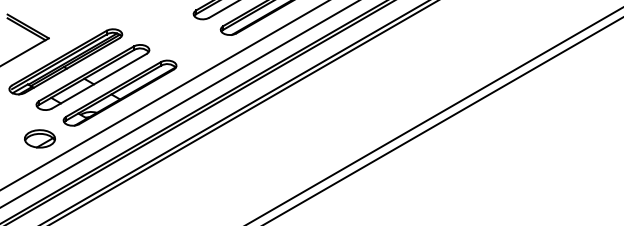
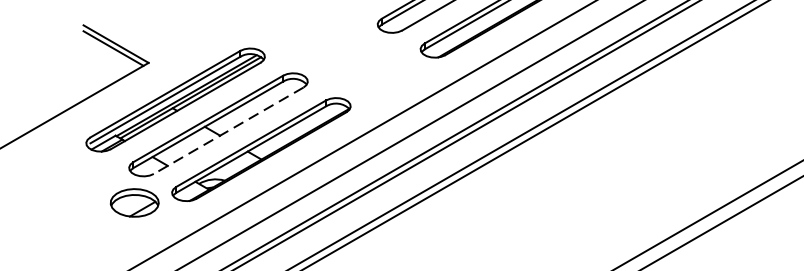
line: (99, 81) -> (228, 131), solid -> dashed
part: (39, 138) -> (133, 202), moved

